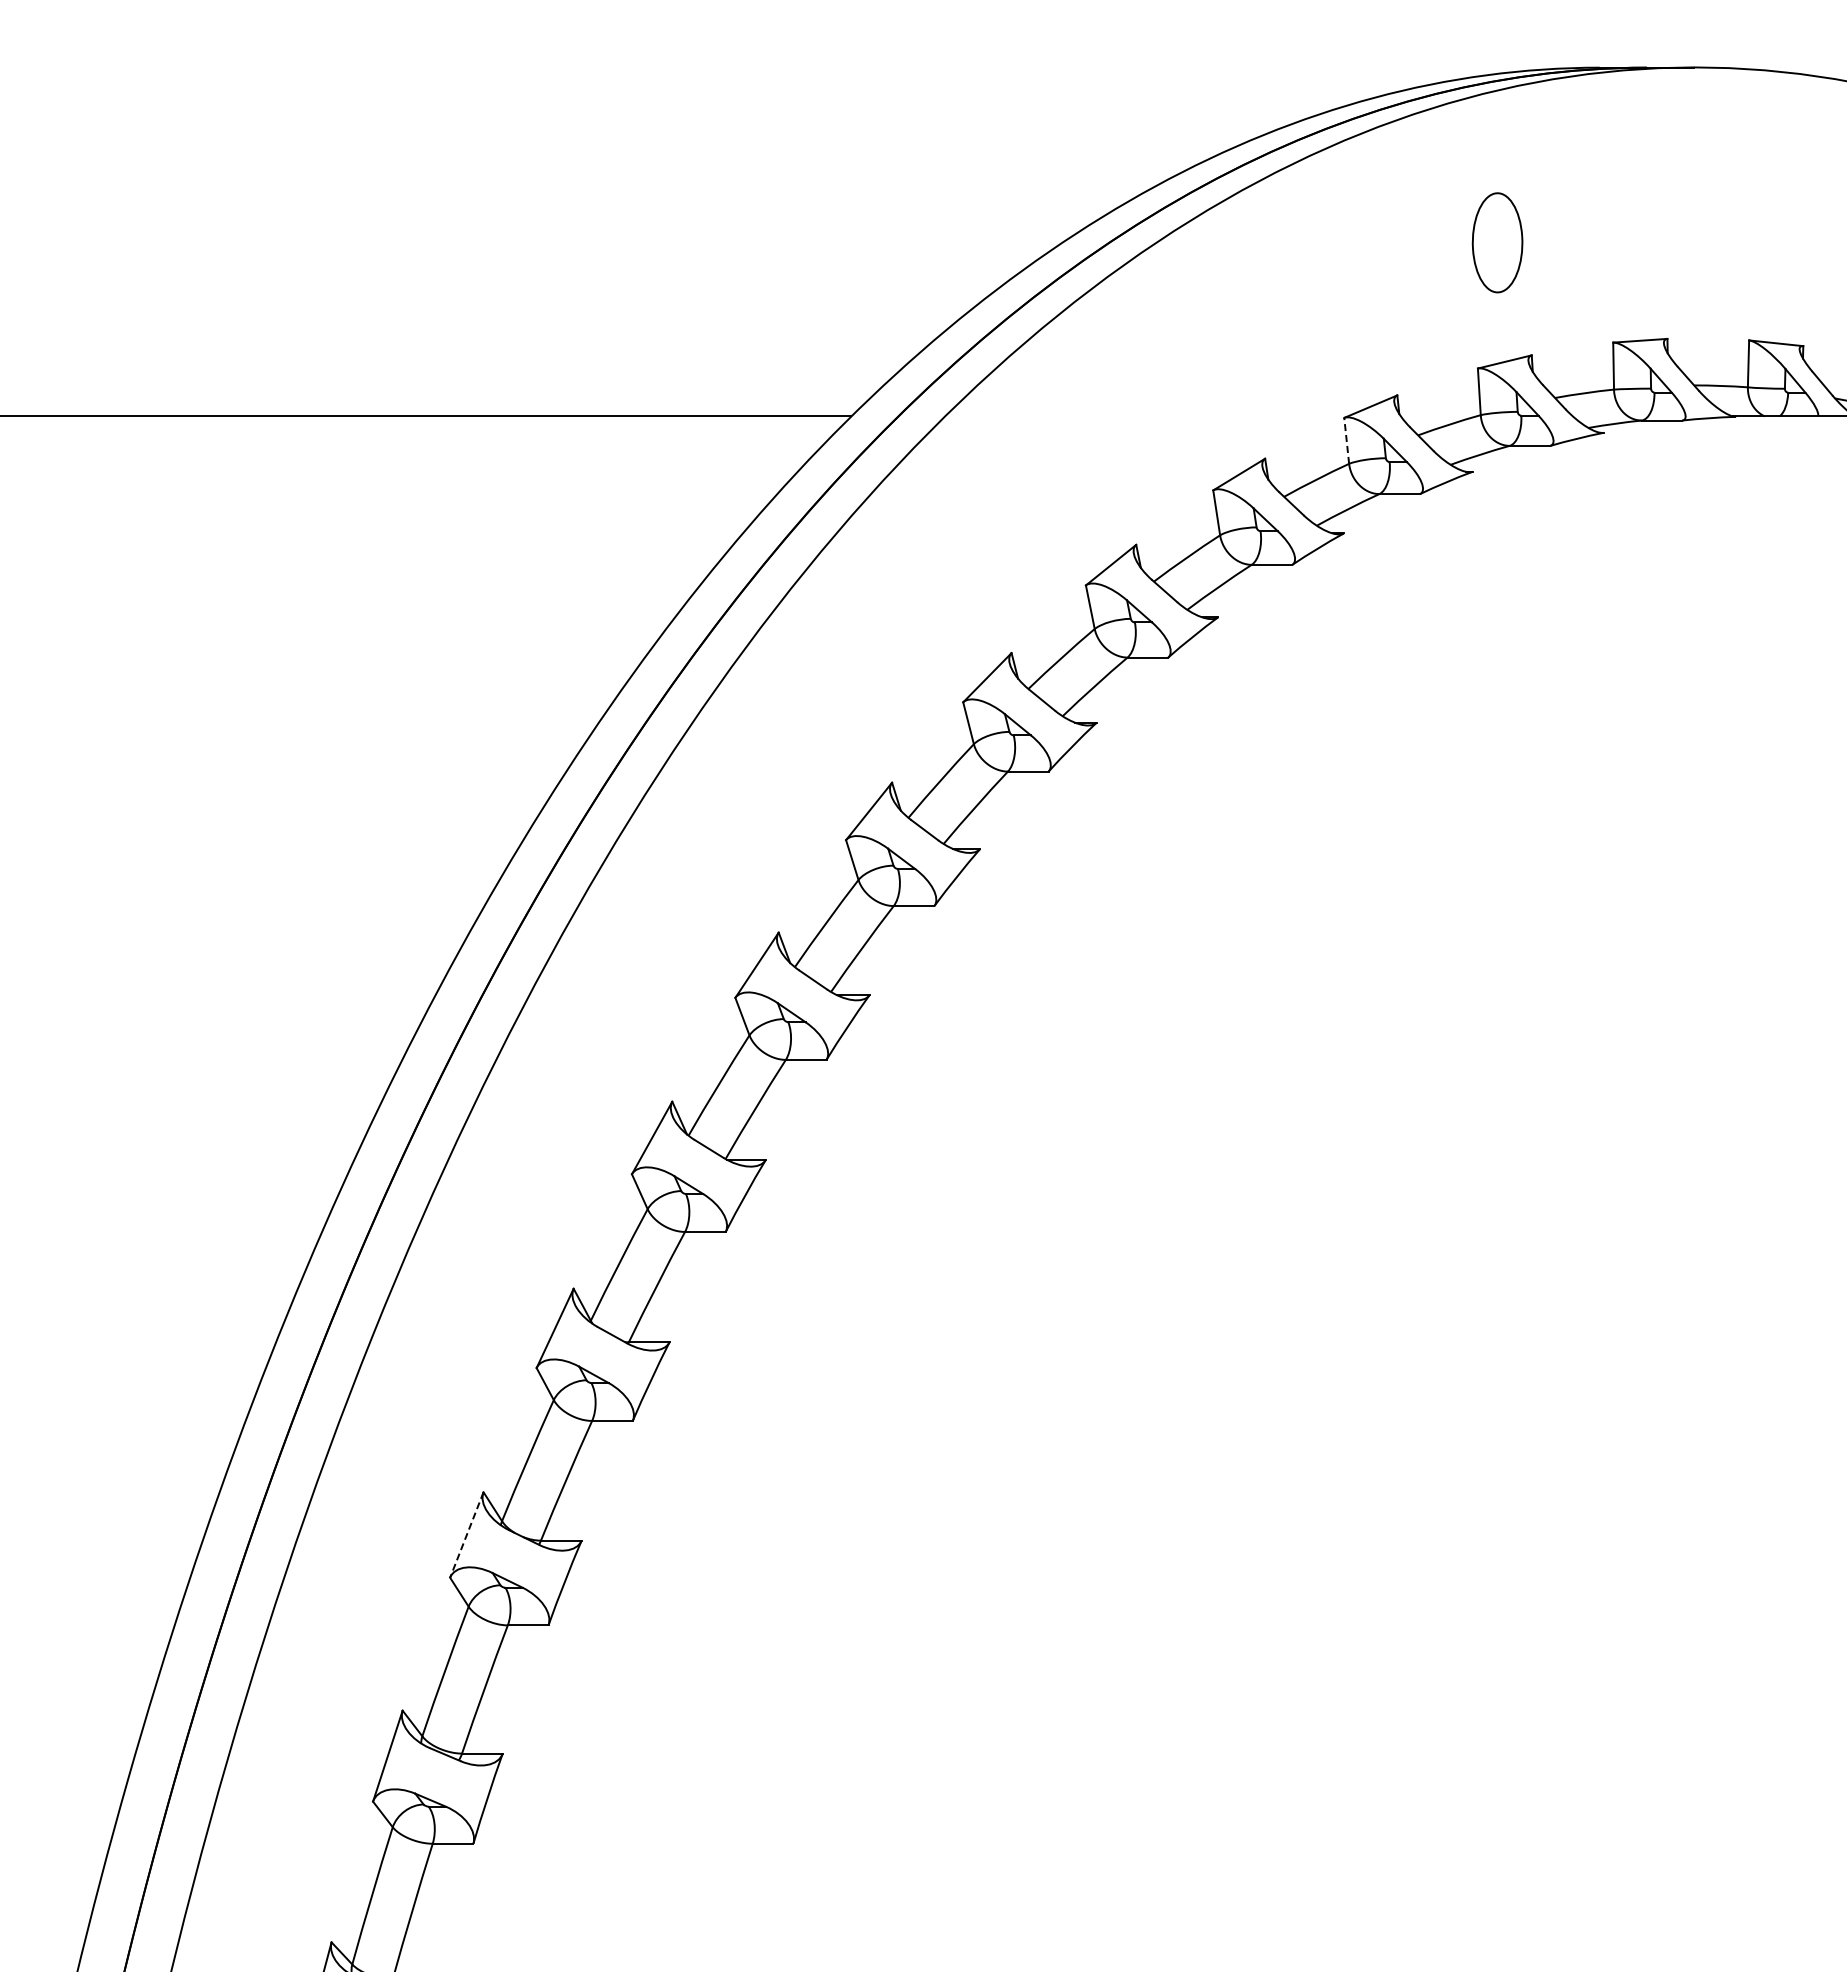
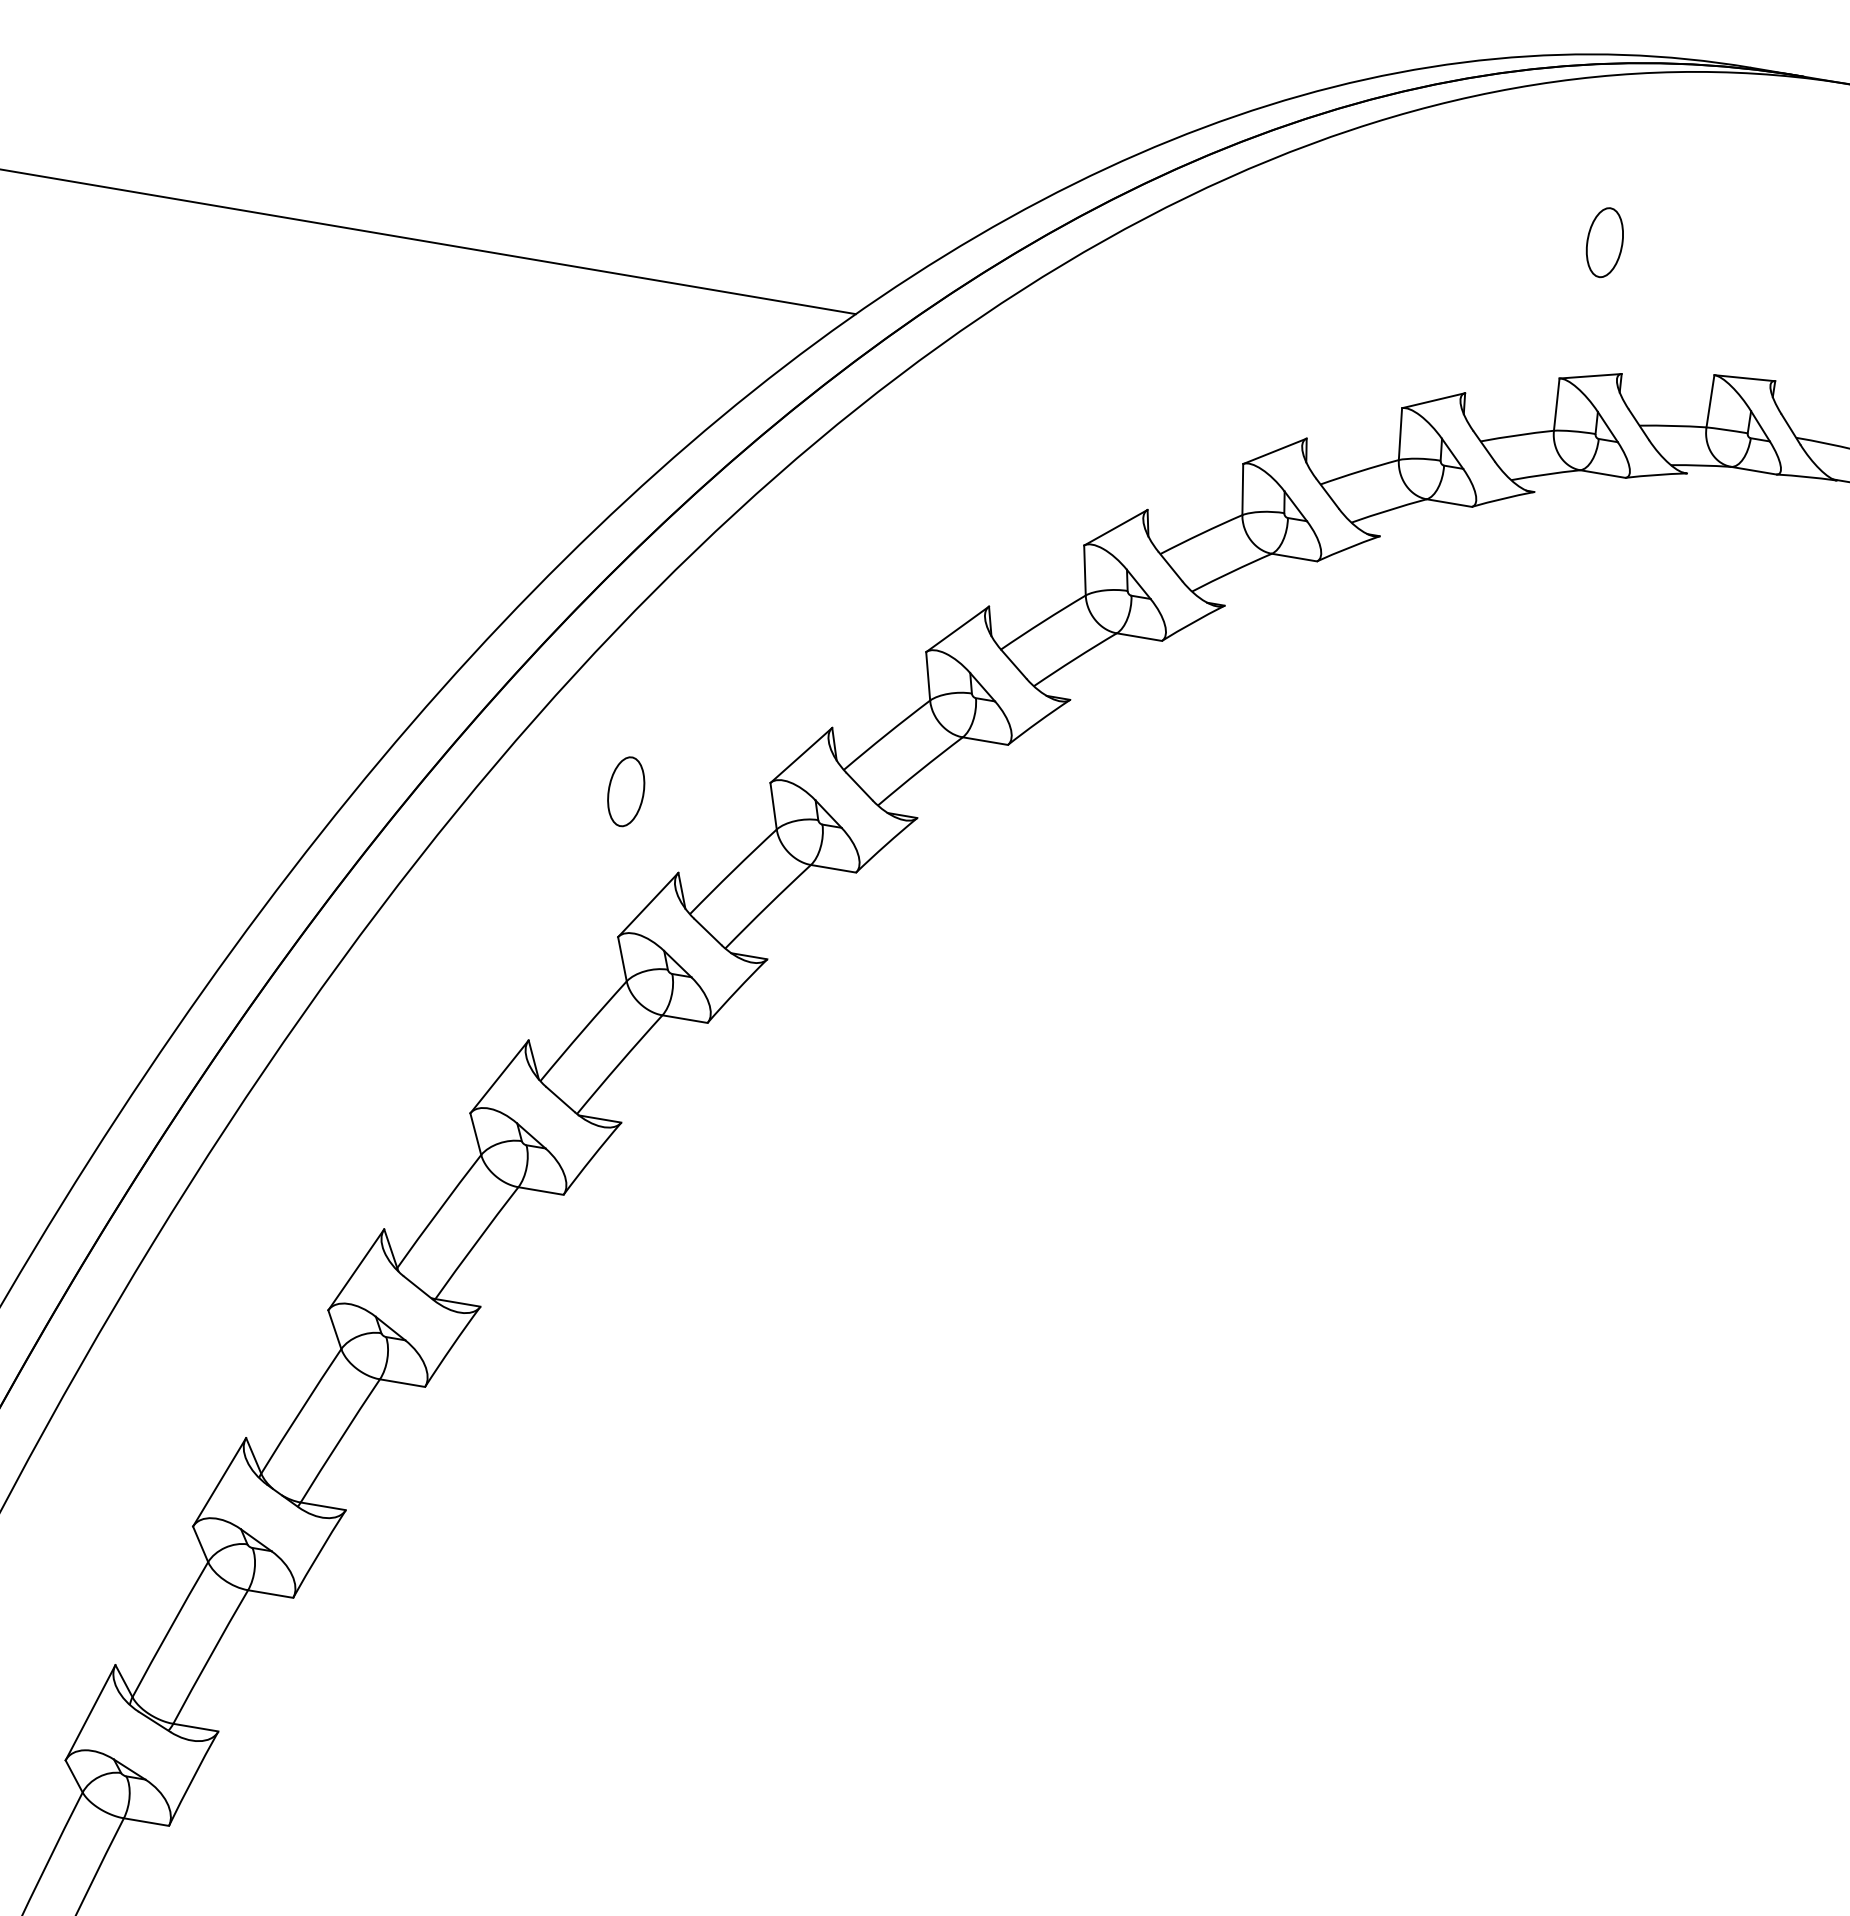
part: (1497, 242) -> (1604, 242), size x0.62
line: (1346, 440) -> (1400, 433), dashed -> solid
part: (720, 869) -> (625, 791), added
line: (466, 1534) -> (219, 1481), dashed -> solid

